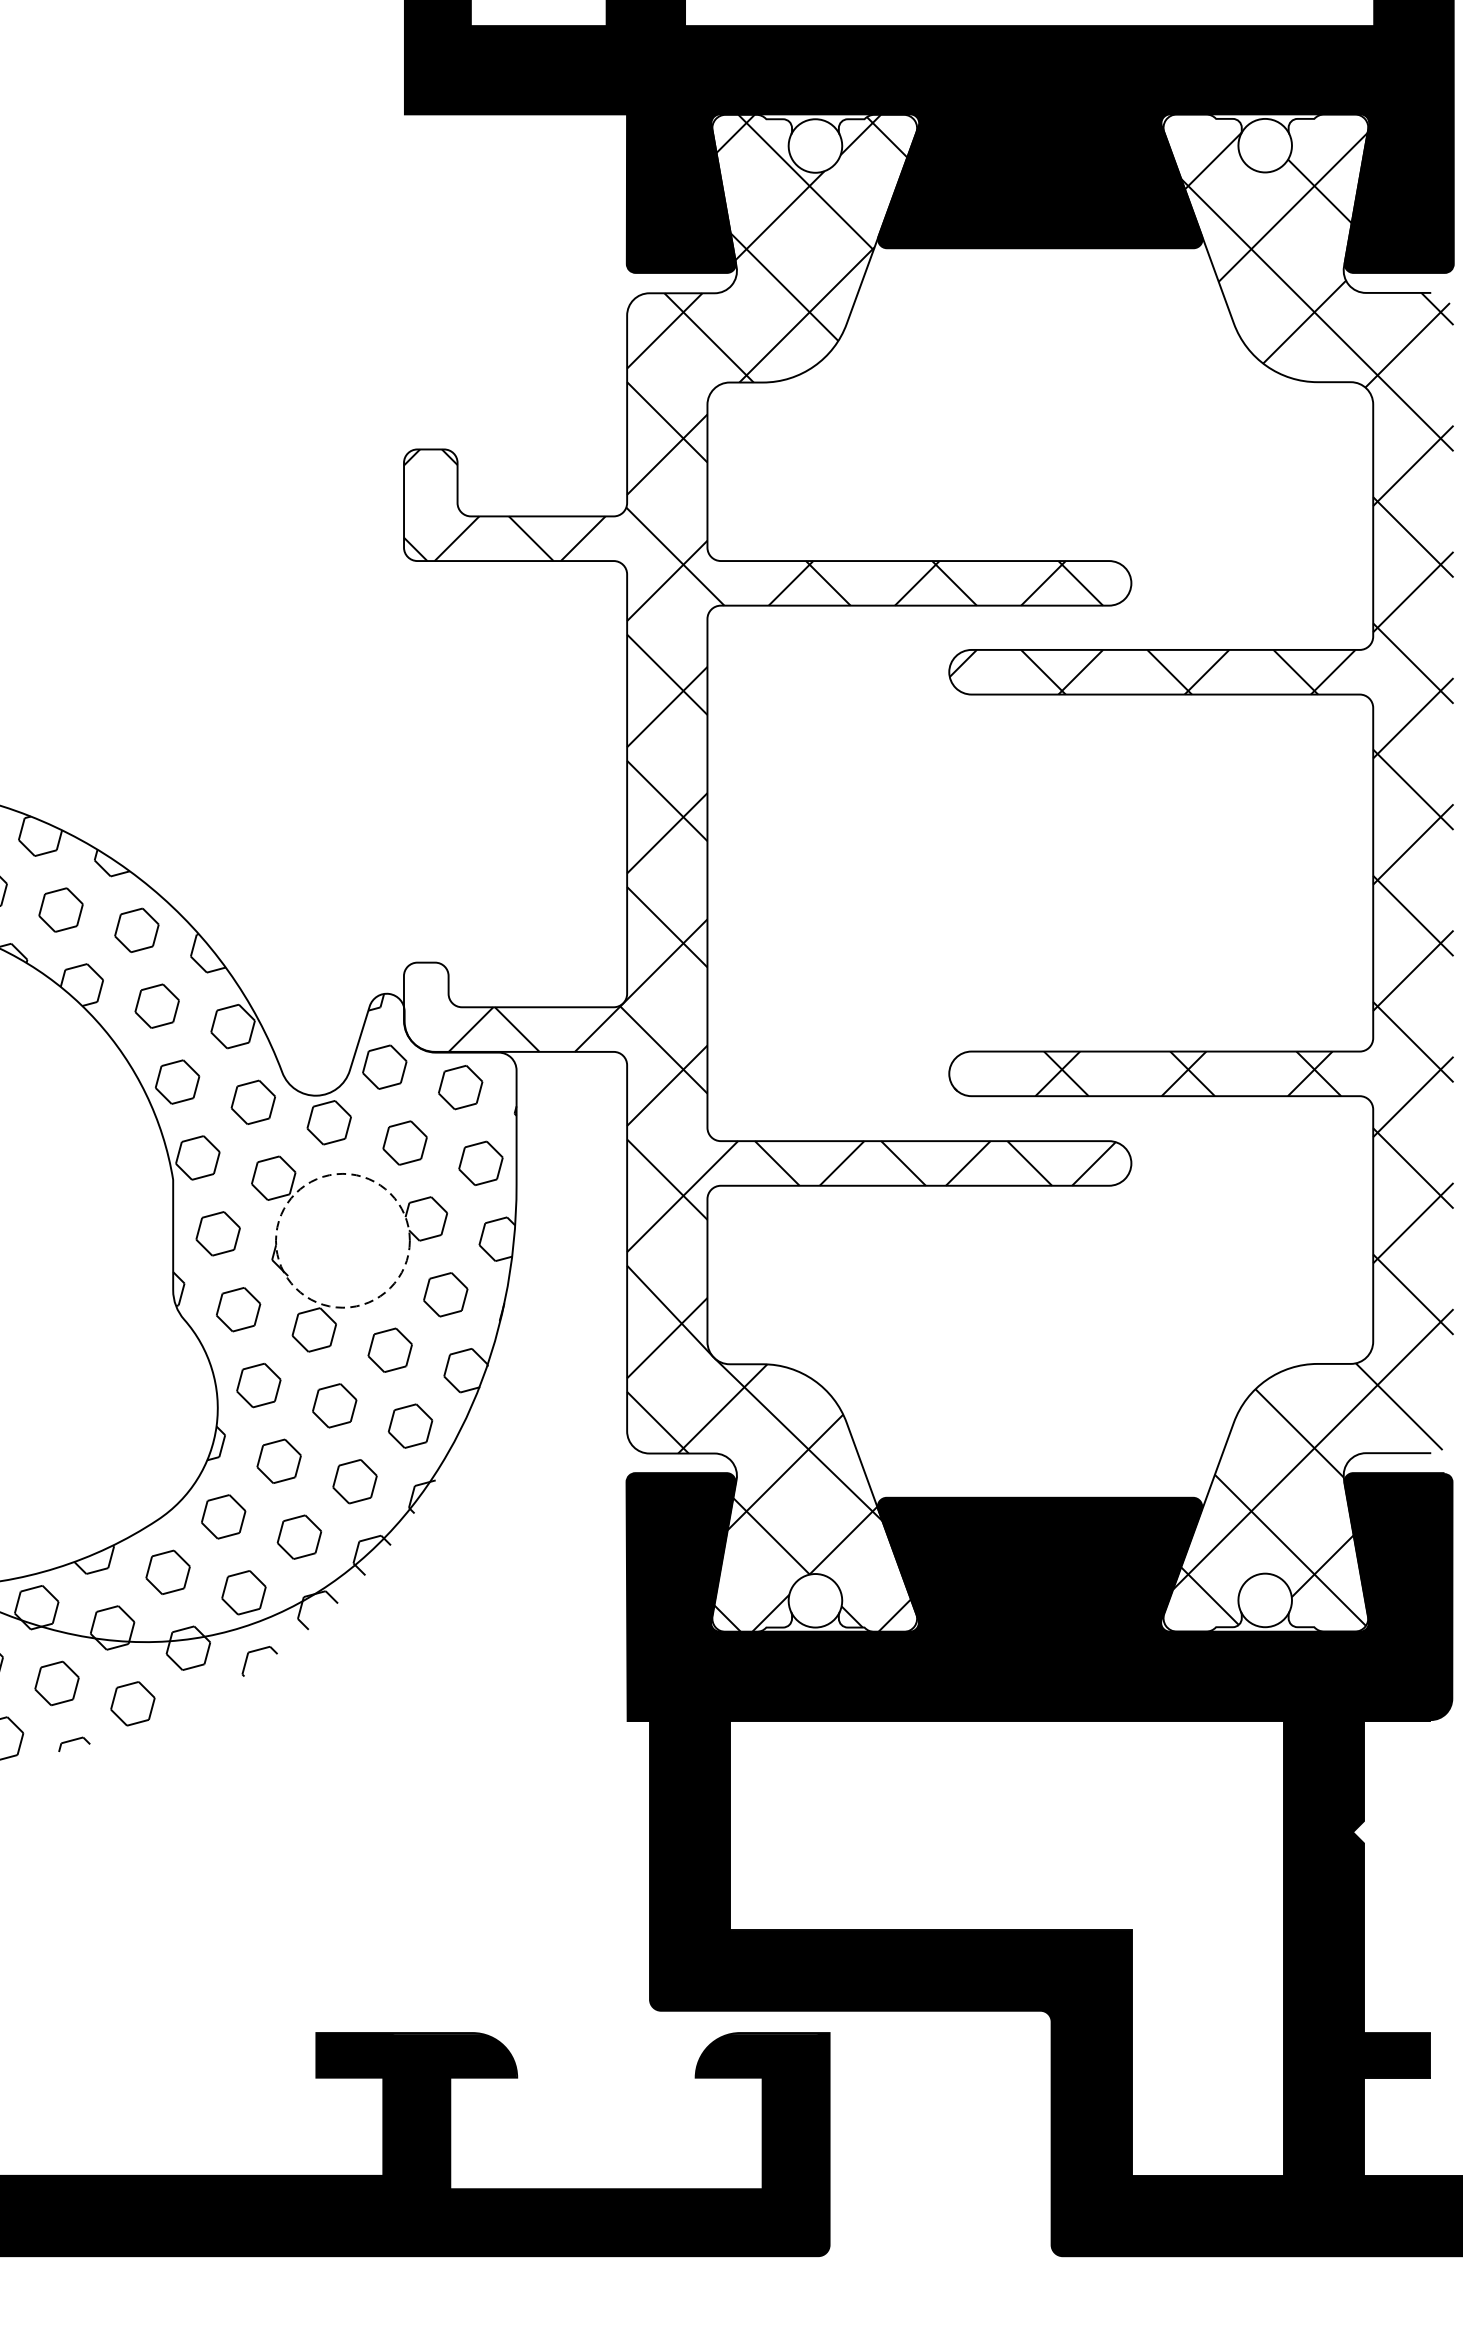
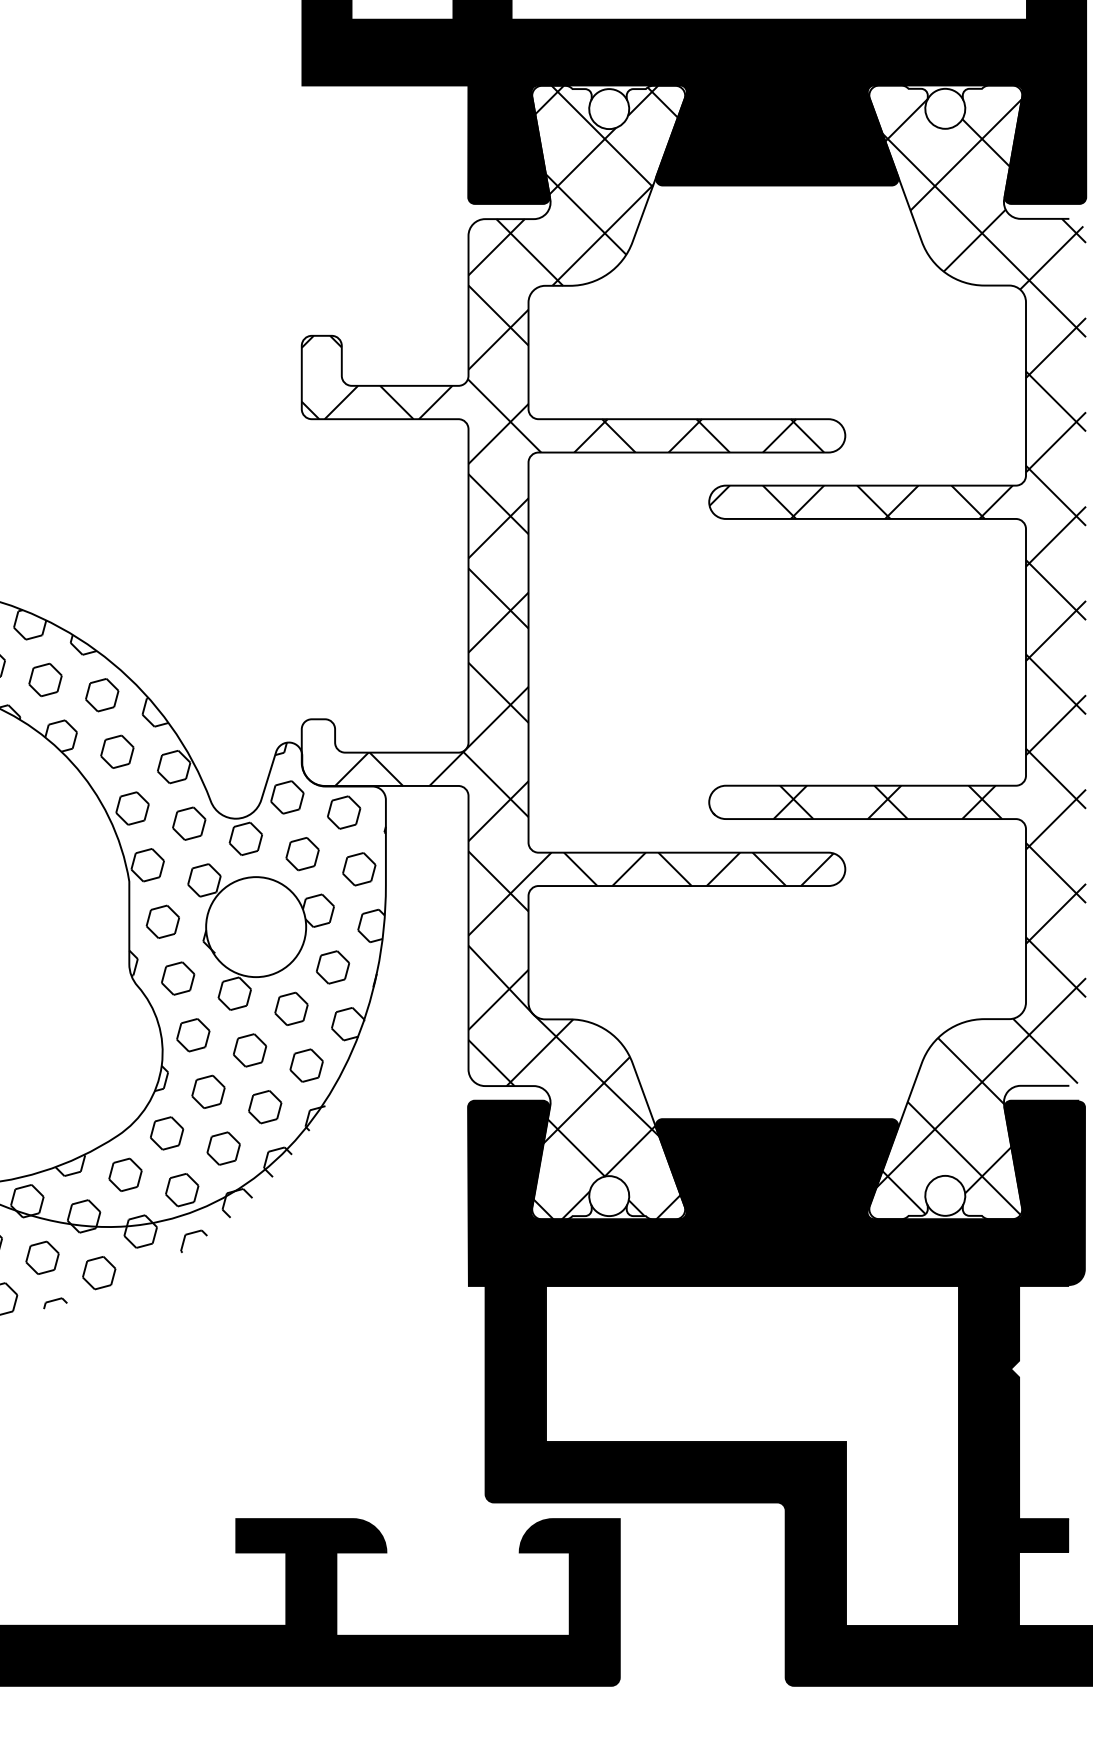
circle: (343, 1241) -> (256, 927), dashed -> solid

